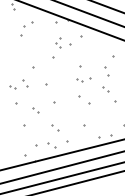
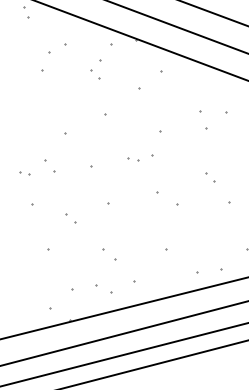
part: (58, 42) -> (96, 68), moved
part: (106, 71) -> (202, 120), moved
part: (83, 79) -> (140, 158), moved

